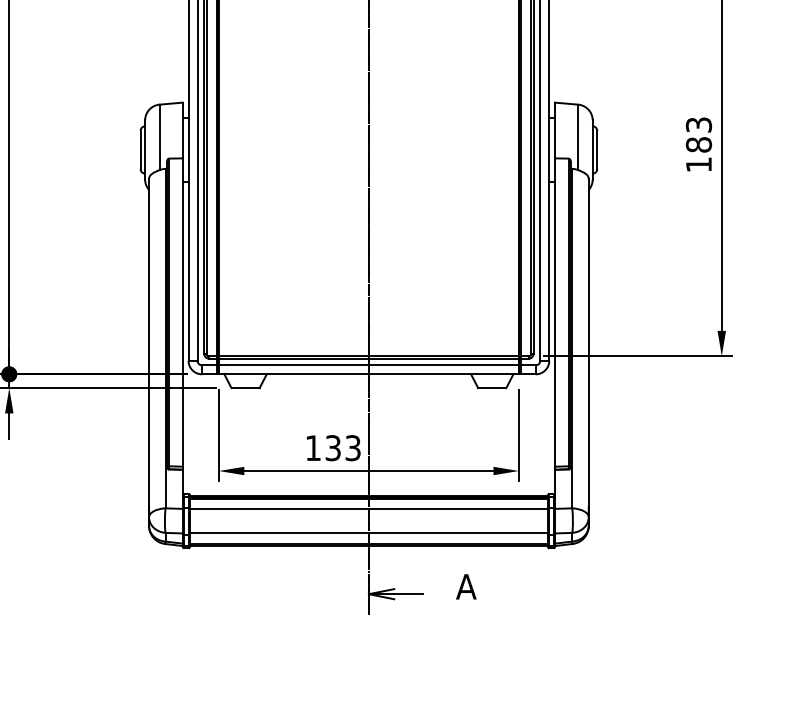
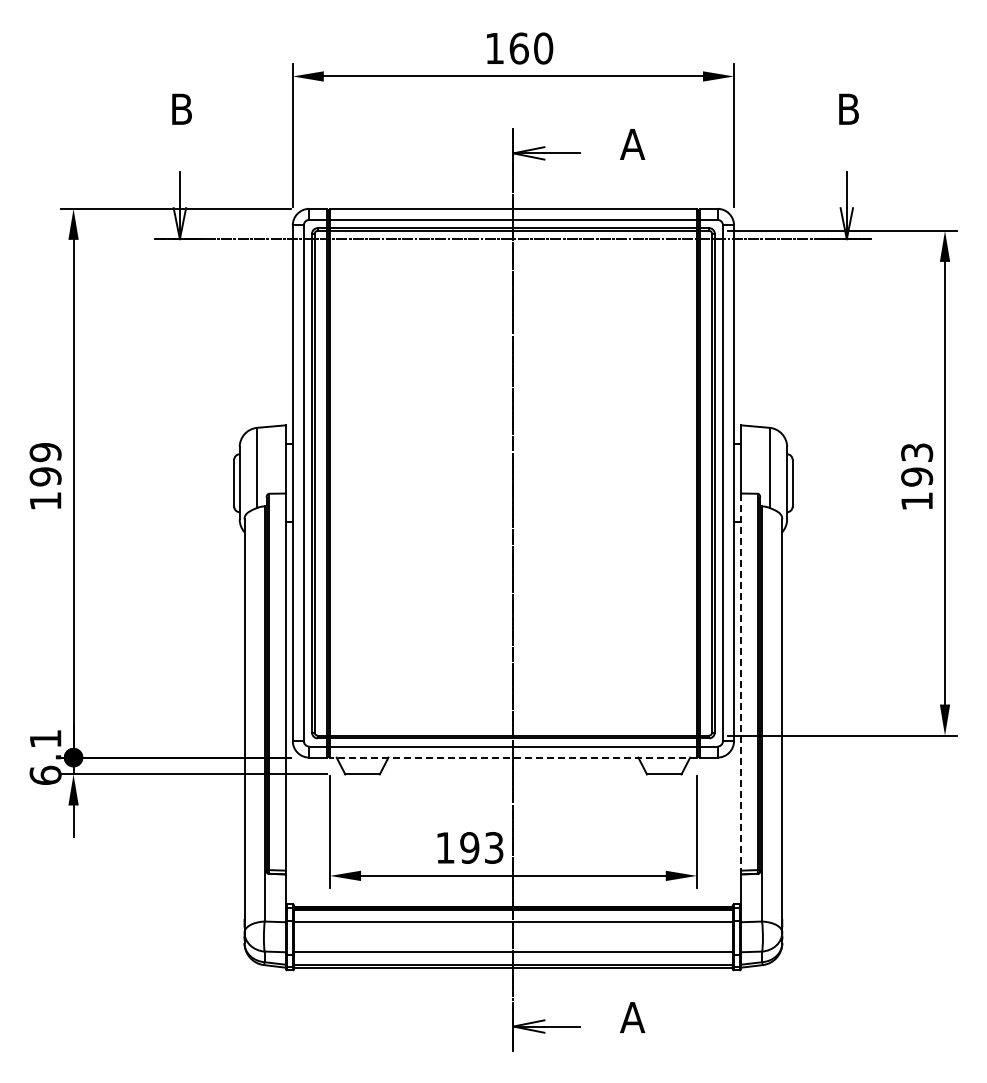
text: (699, 144) -> (917, 476), 183 -> 193
line: (554, 312) -> (740, 682), solid -> dashed
line: (368, 374) -> (512, 757), solid -> dashed
text: (333, 447) -> (469, 847), 133 -> 193

